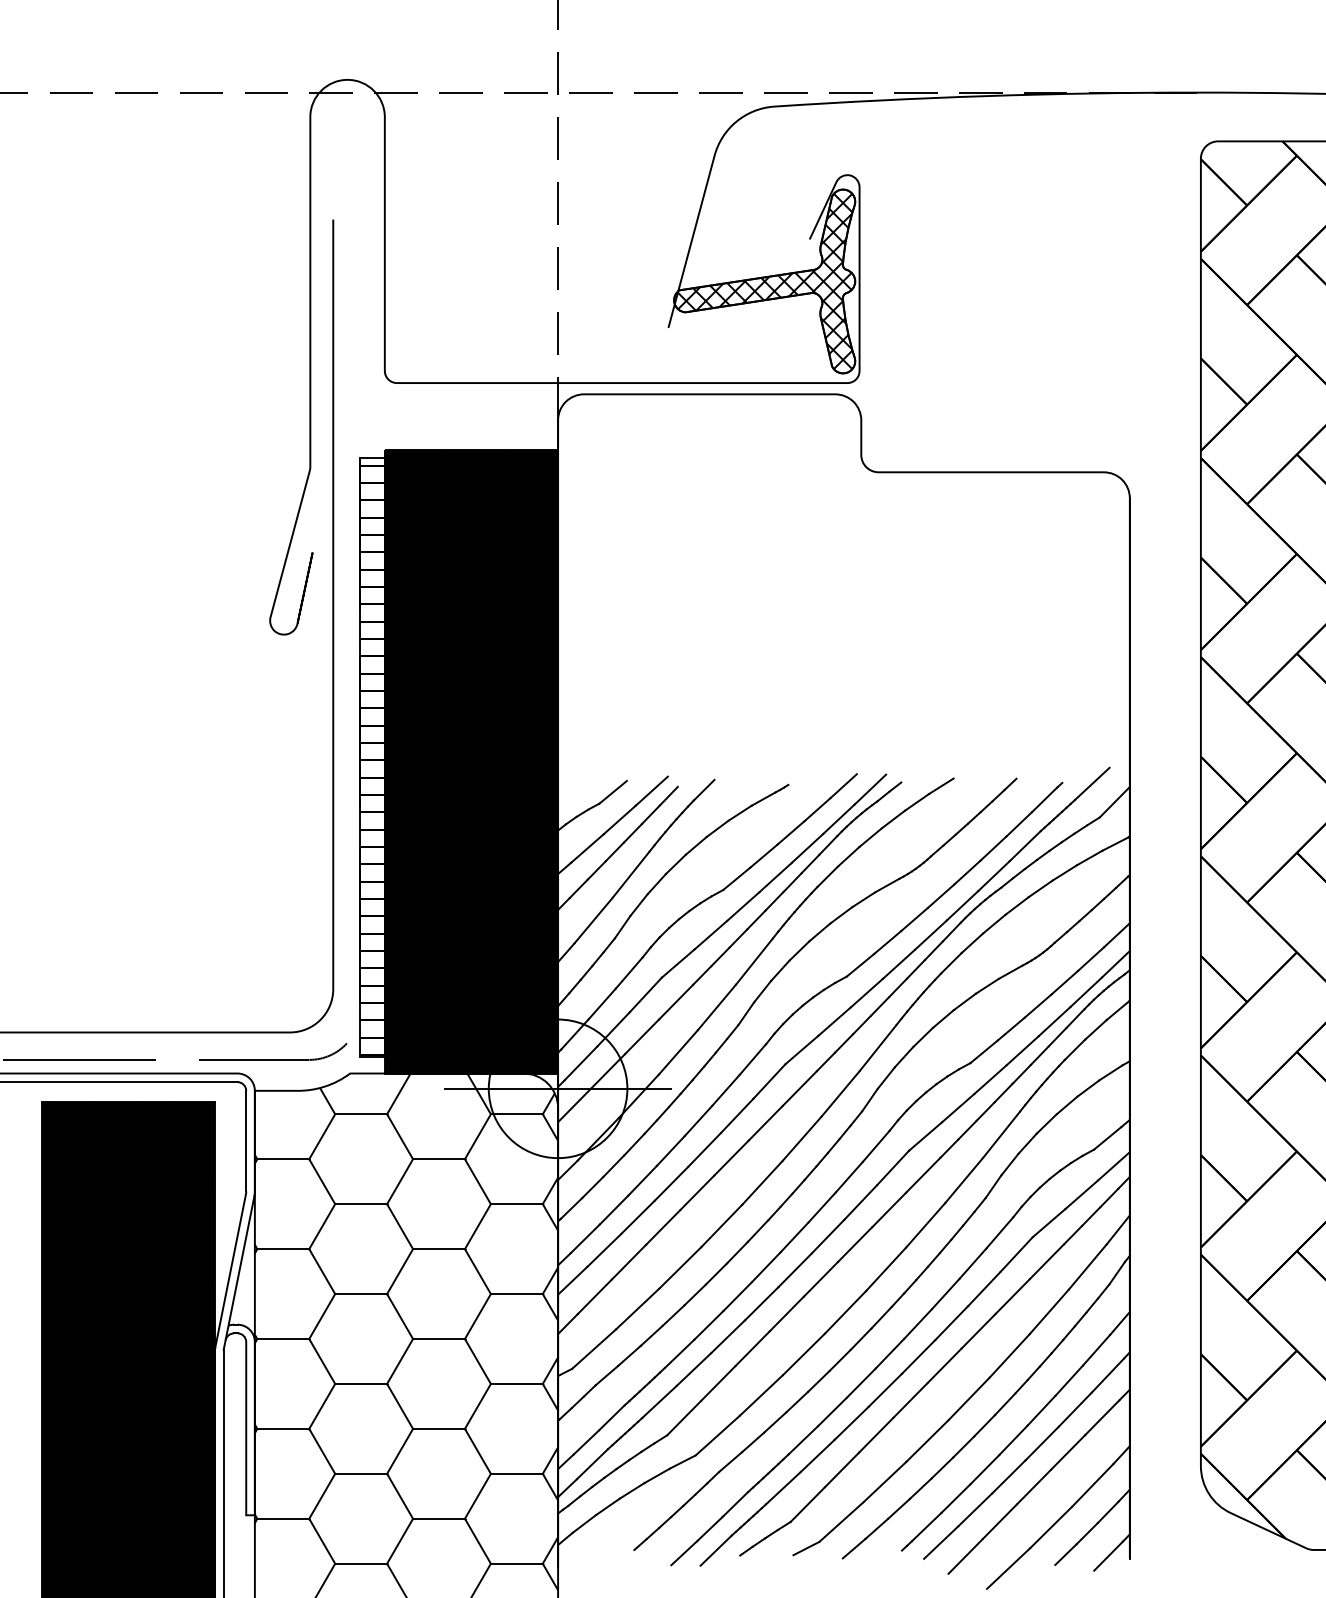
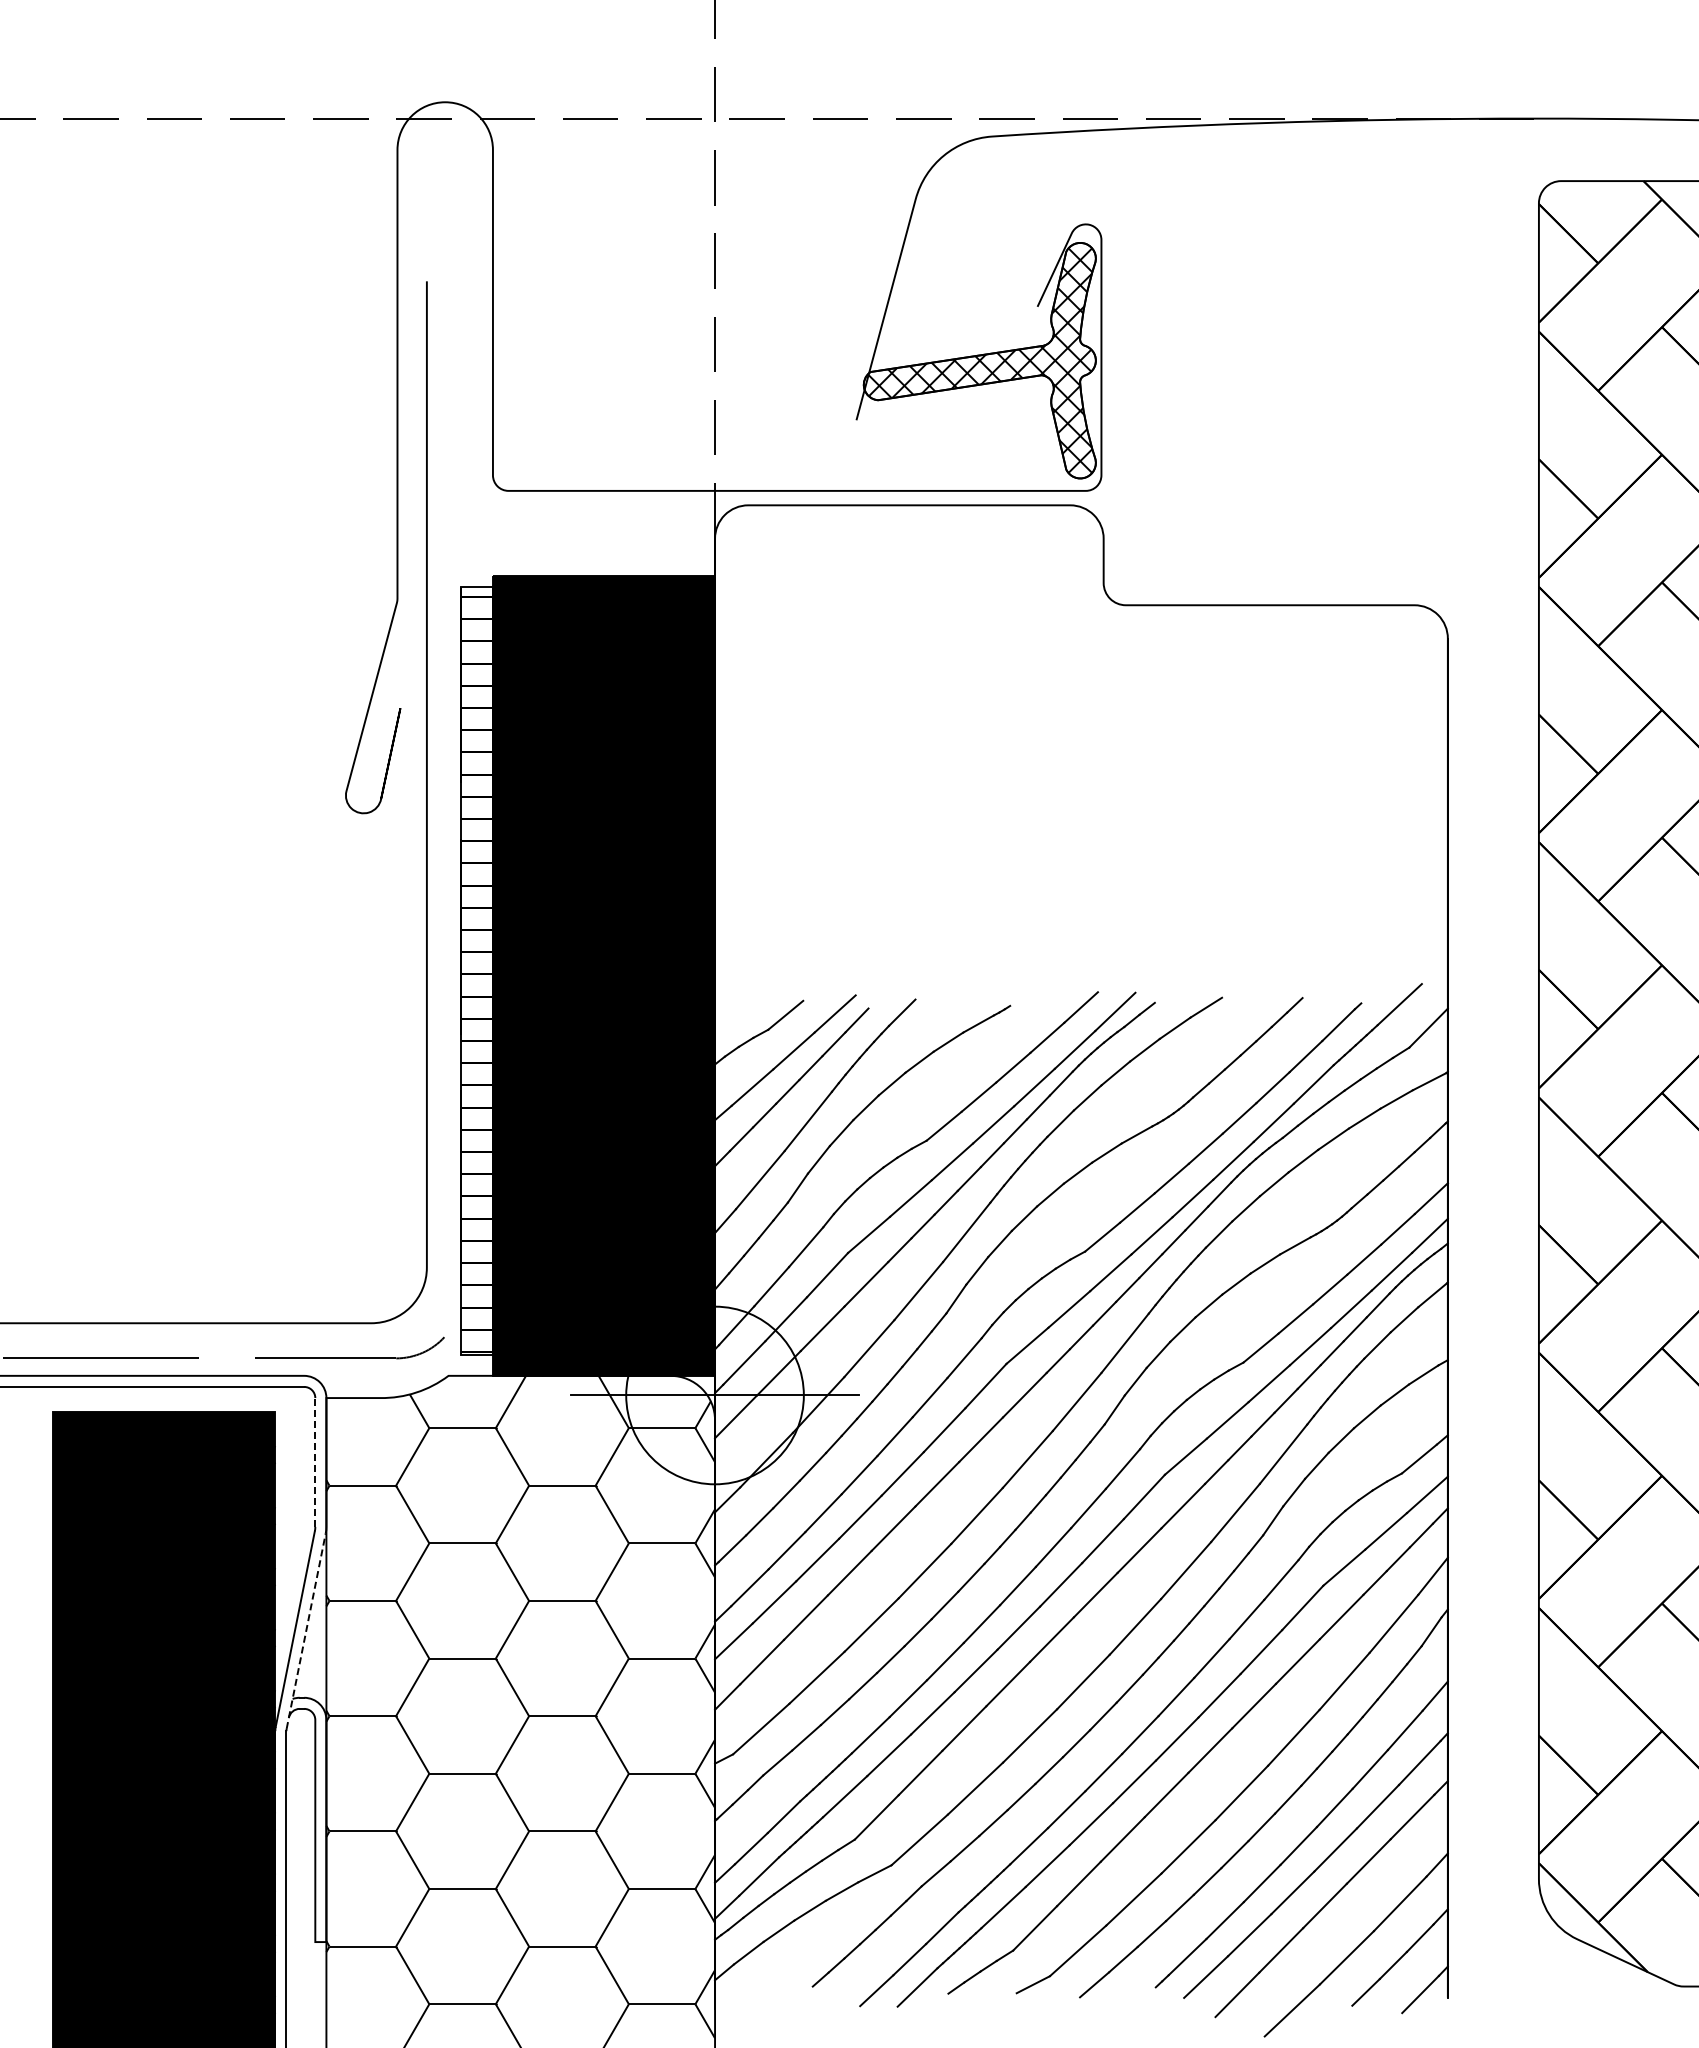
line: (246, 1140) -> (315, 1461), solid -> dashed
line: (239, 1272) -> (306, 1631), solid -> dashed

